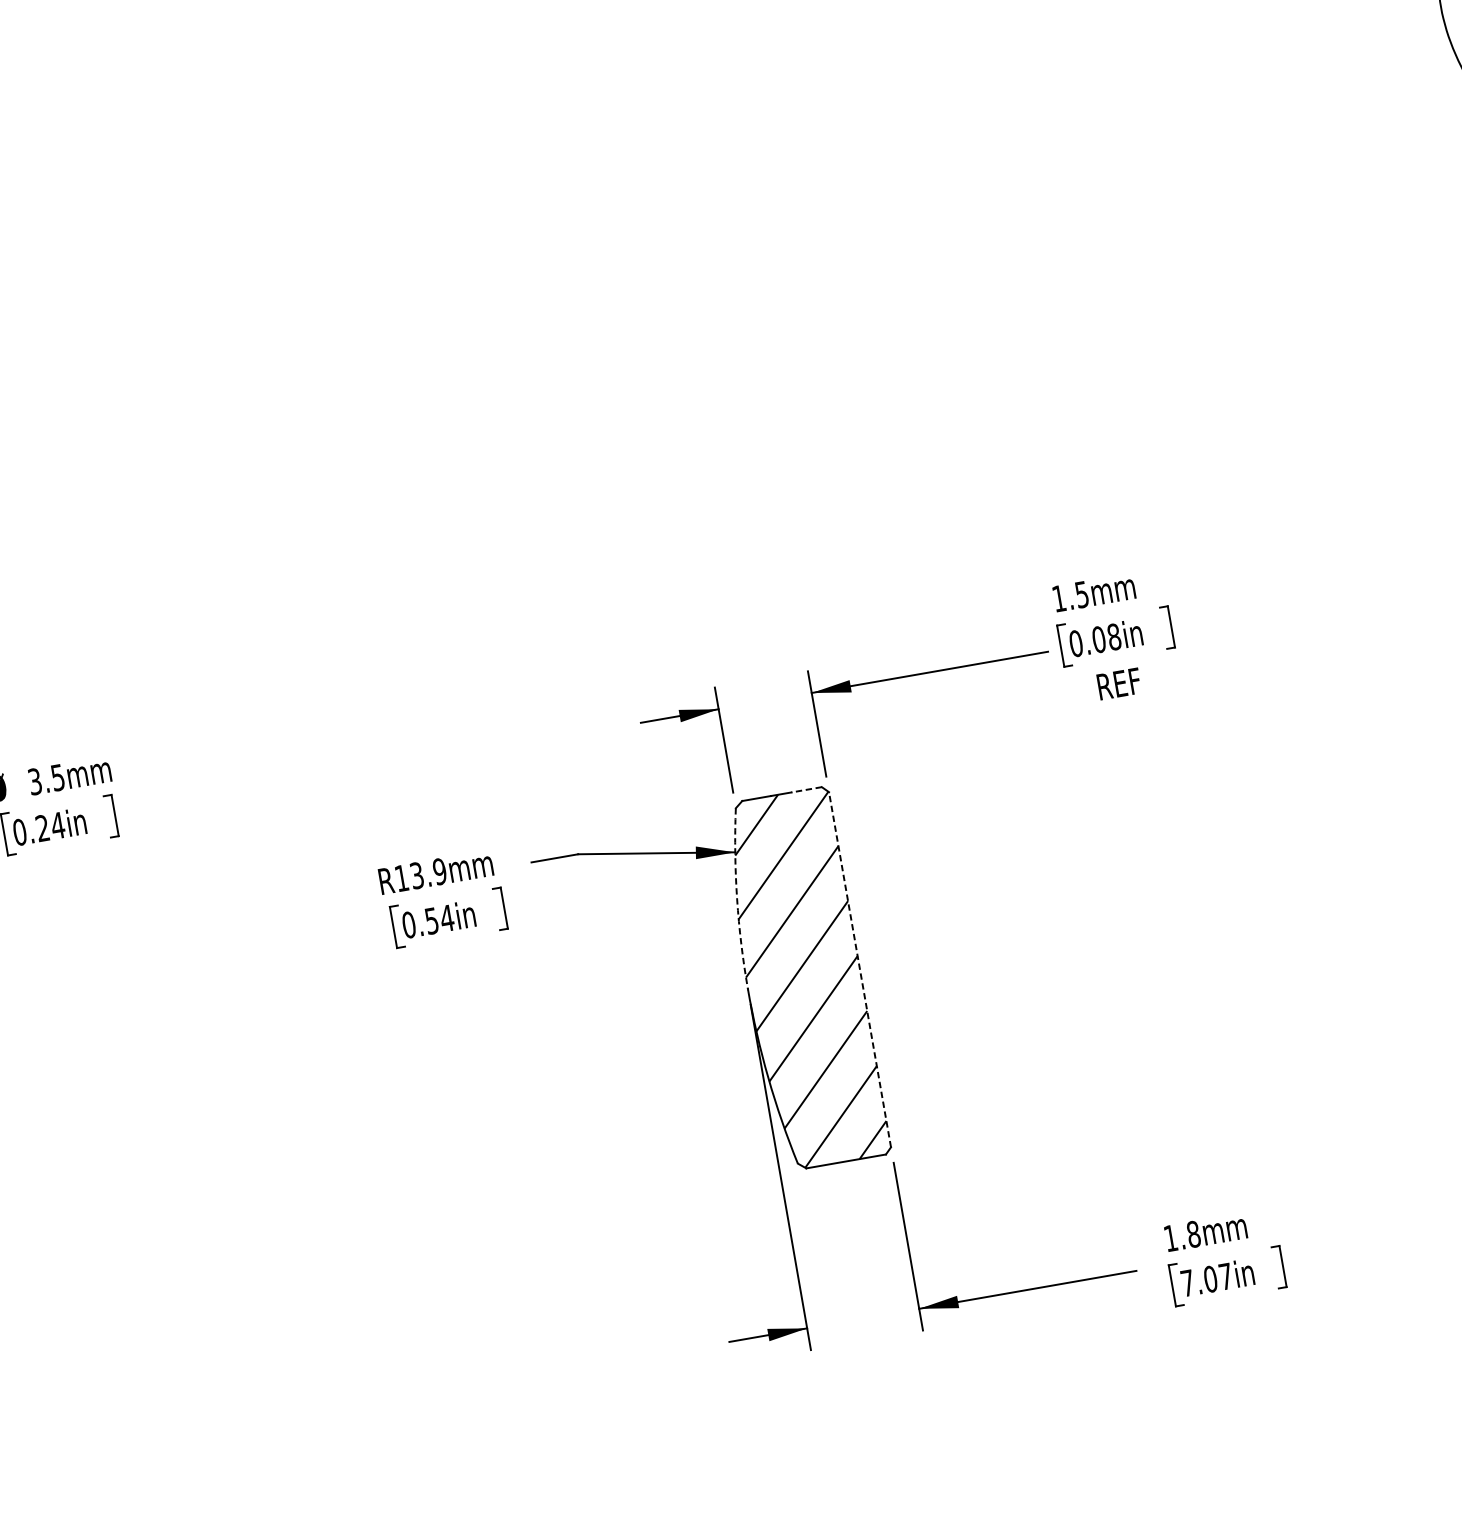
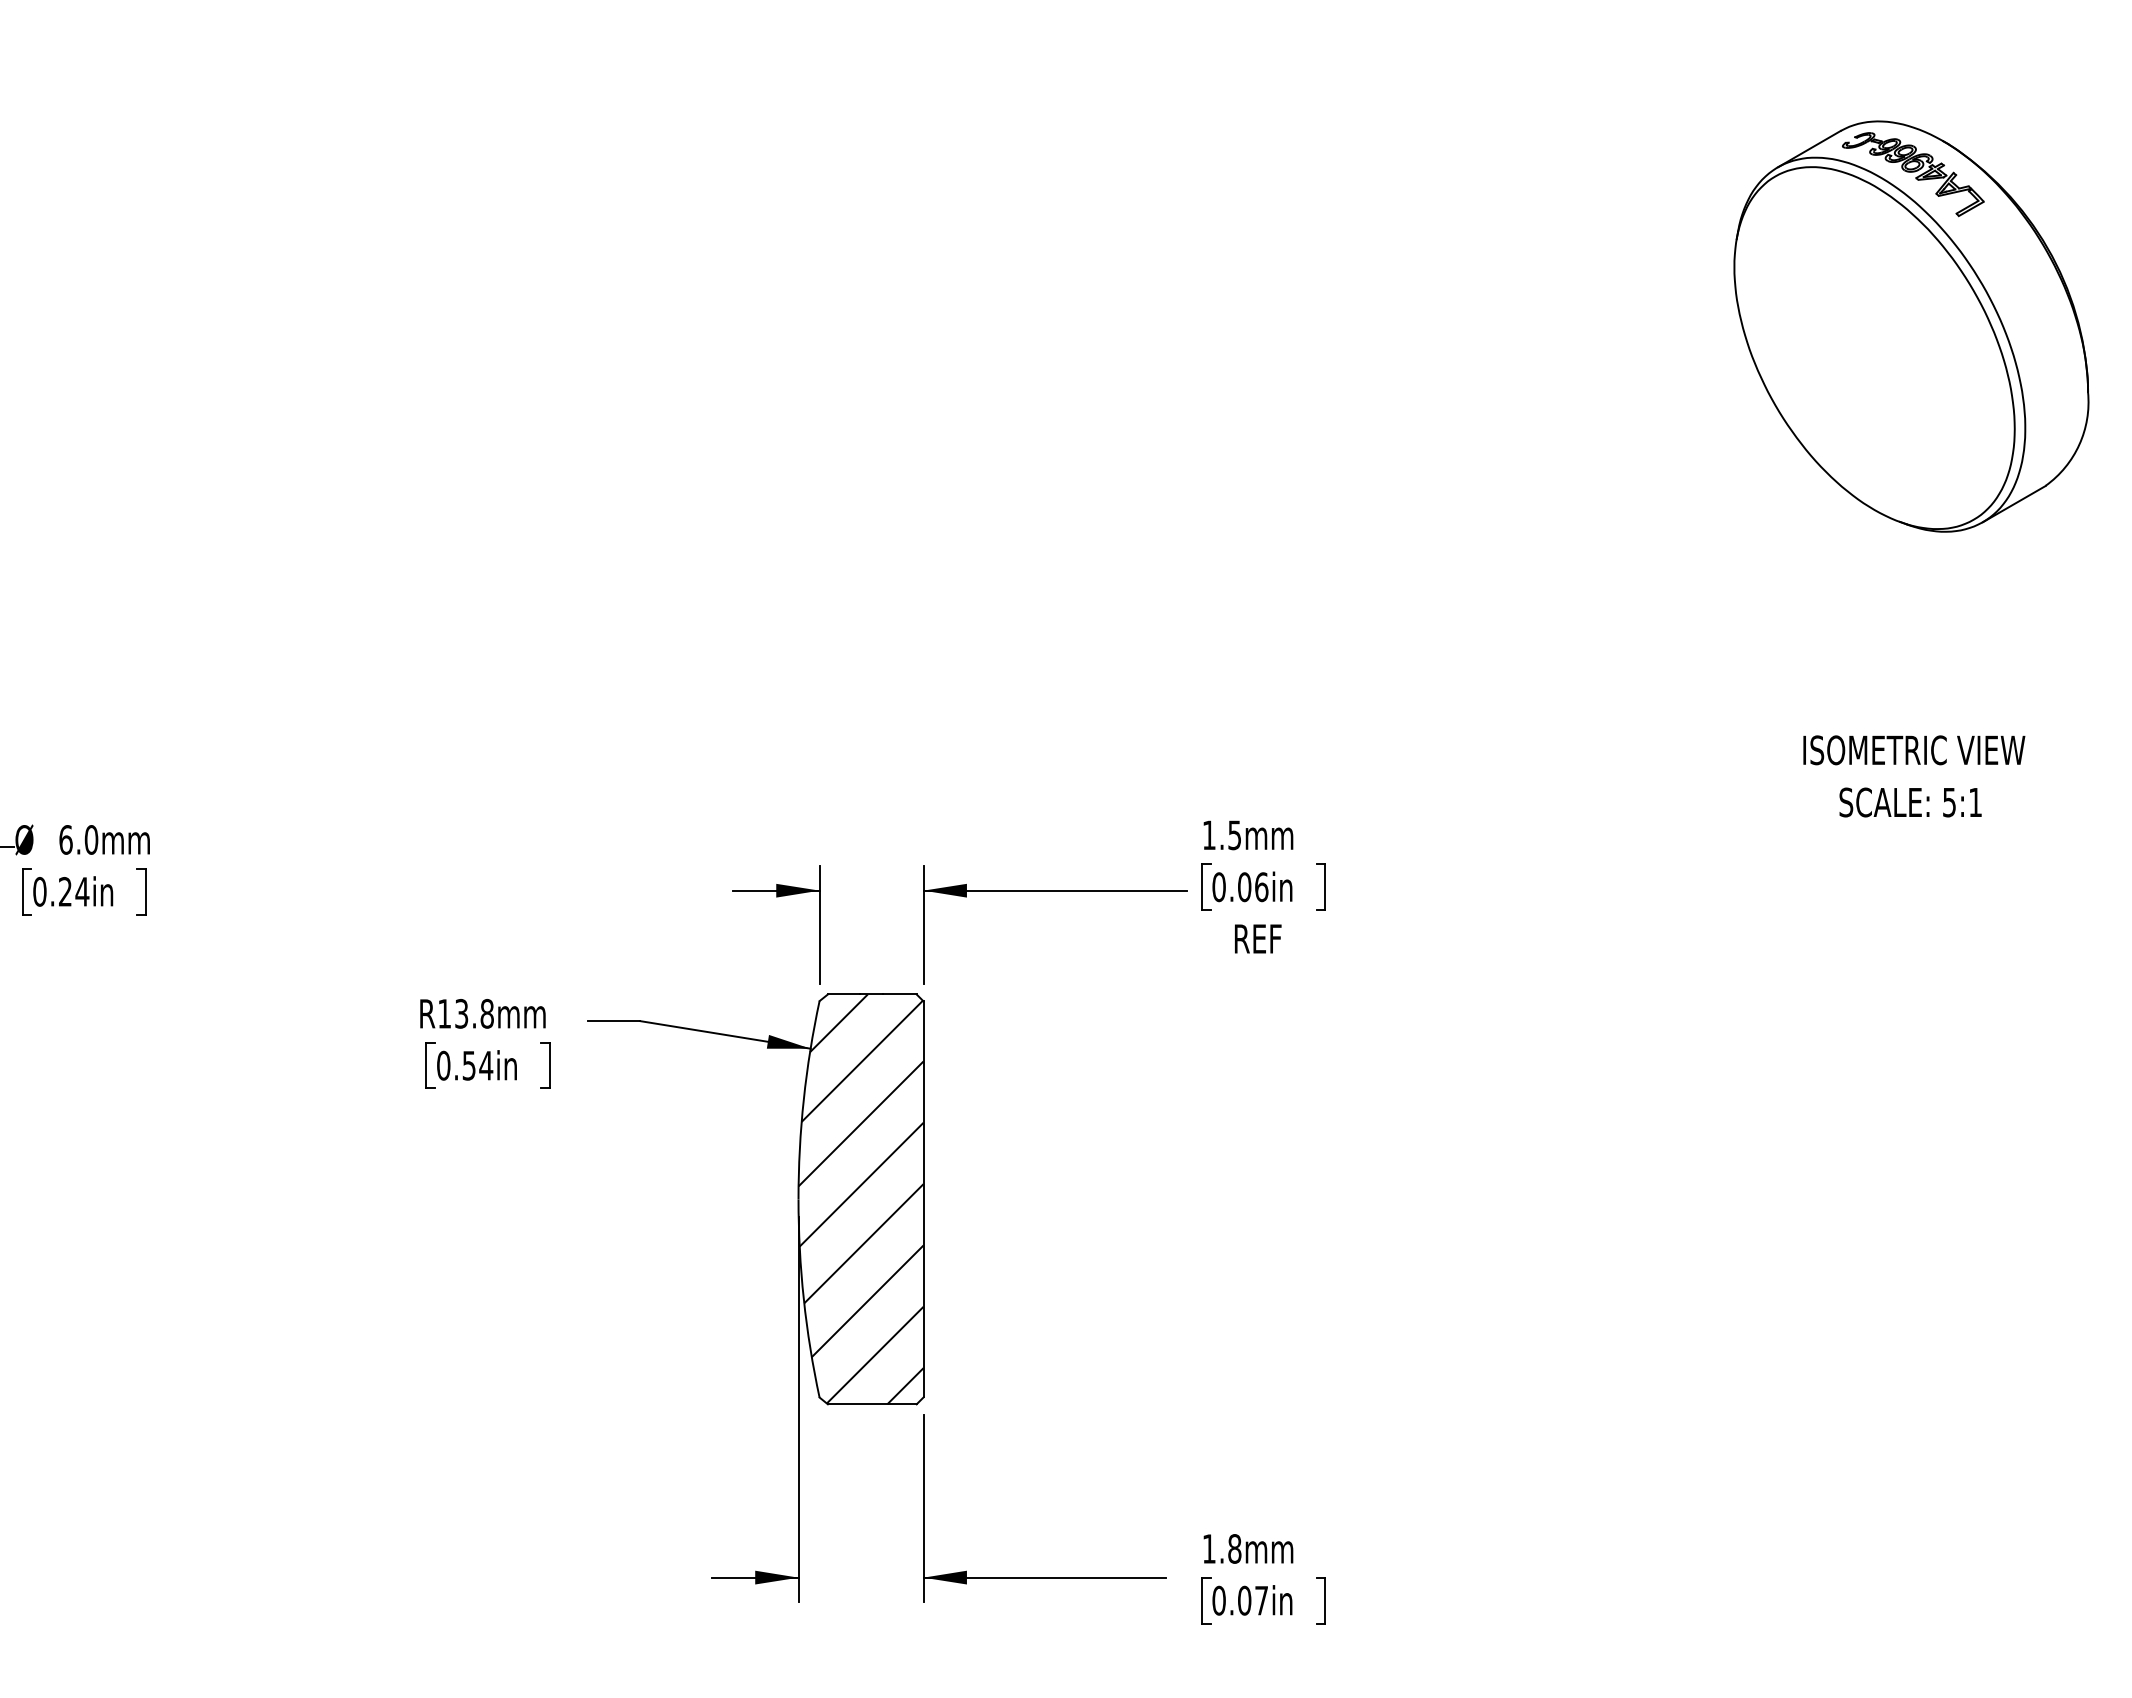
text: (1114, 637) -> (1261, 887), 0.08in -> 0.06in
text: (46, 779) -> (78, 839), 3.5mm -> 6.0mm
line: (806, 789) -> (899, 994), dashed -> solid
text: (439, 871) -> (486, 1013), R13.9mm -> R13.8mm
arc: (736, 898) -> (803, 1099), dashed -> solid
line: (859, 968) -> (923, 1198), dashed -> solid
text: (1187, 1283) -> (1218, 1600), 7.07in -> 0.07in

